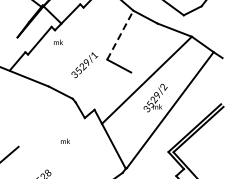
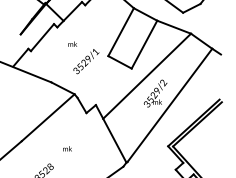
line: (120, 34) -> (121, 31), dashed -> solid
text: (58, 41) -> (72, 43), moved
line: (144, 47) -> (144, 44), added
line: (44, 122) -> (47, 117), added
text: (65, 140) -> (67, 148), moved

